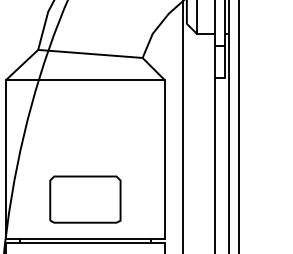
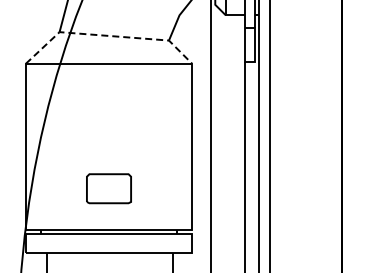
line: (83, 53) -> (107, 35), solid -> dashed
part: (84, 199) -> (108, 188), size x0.6

